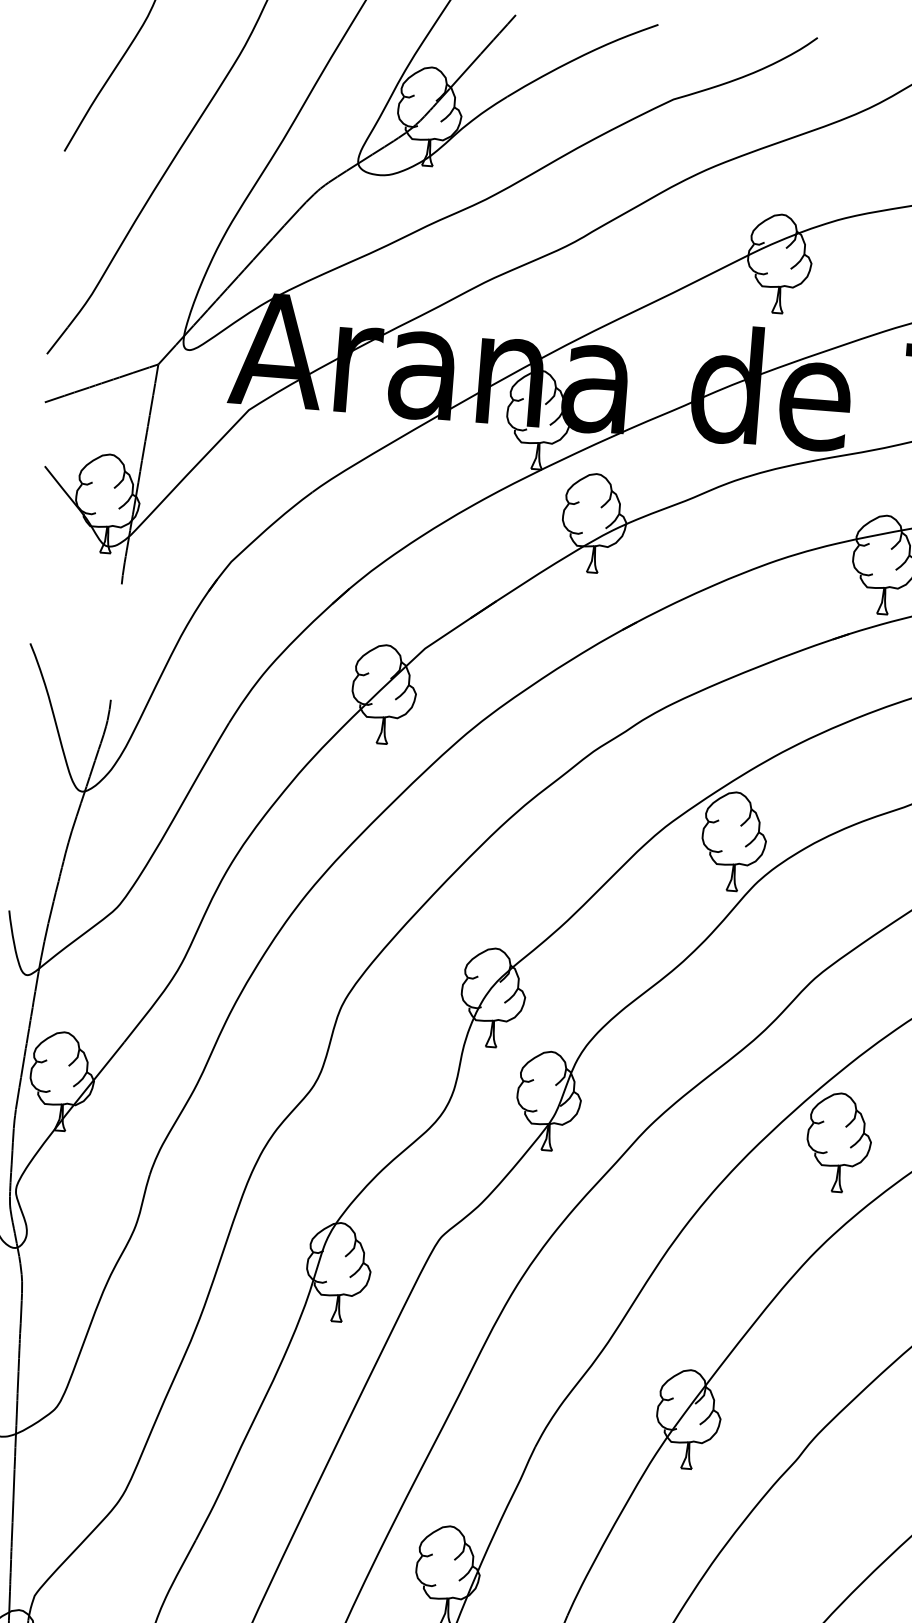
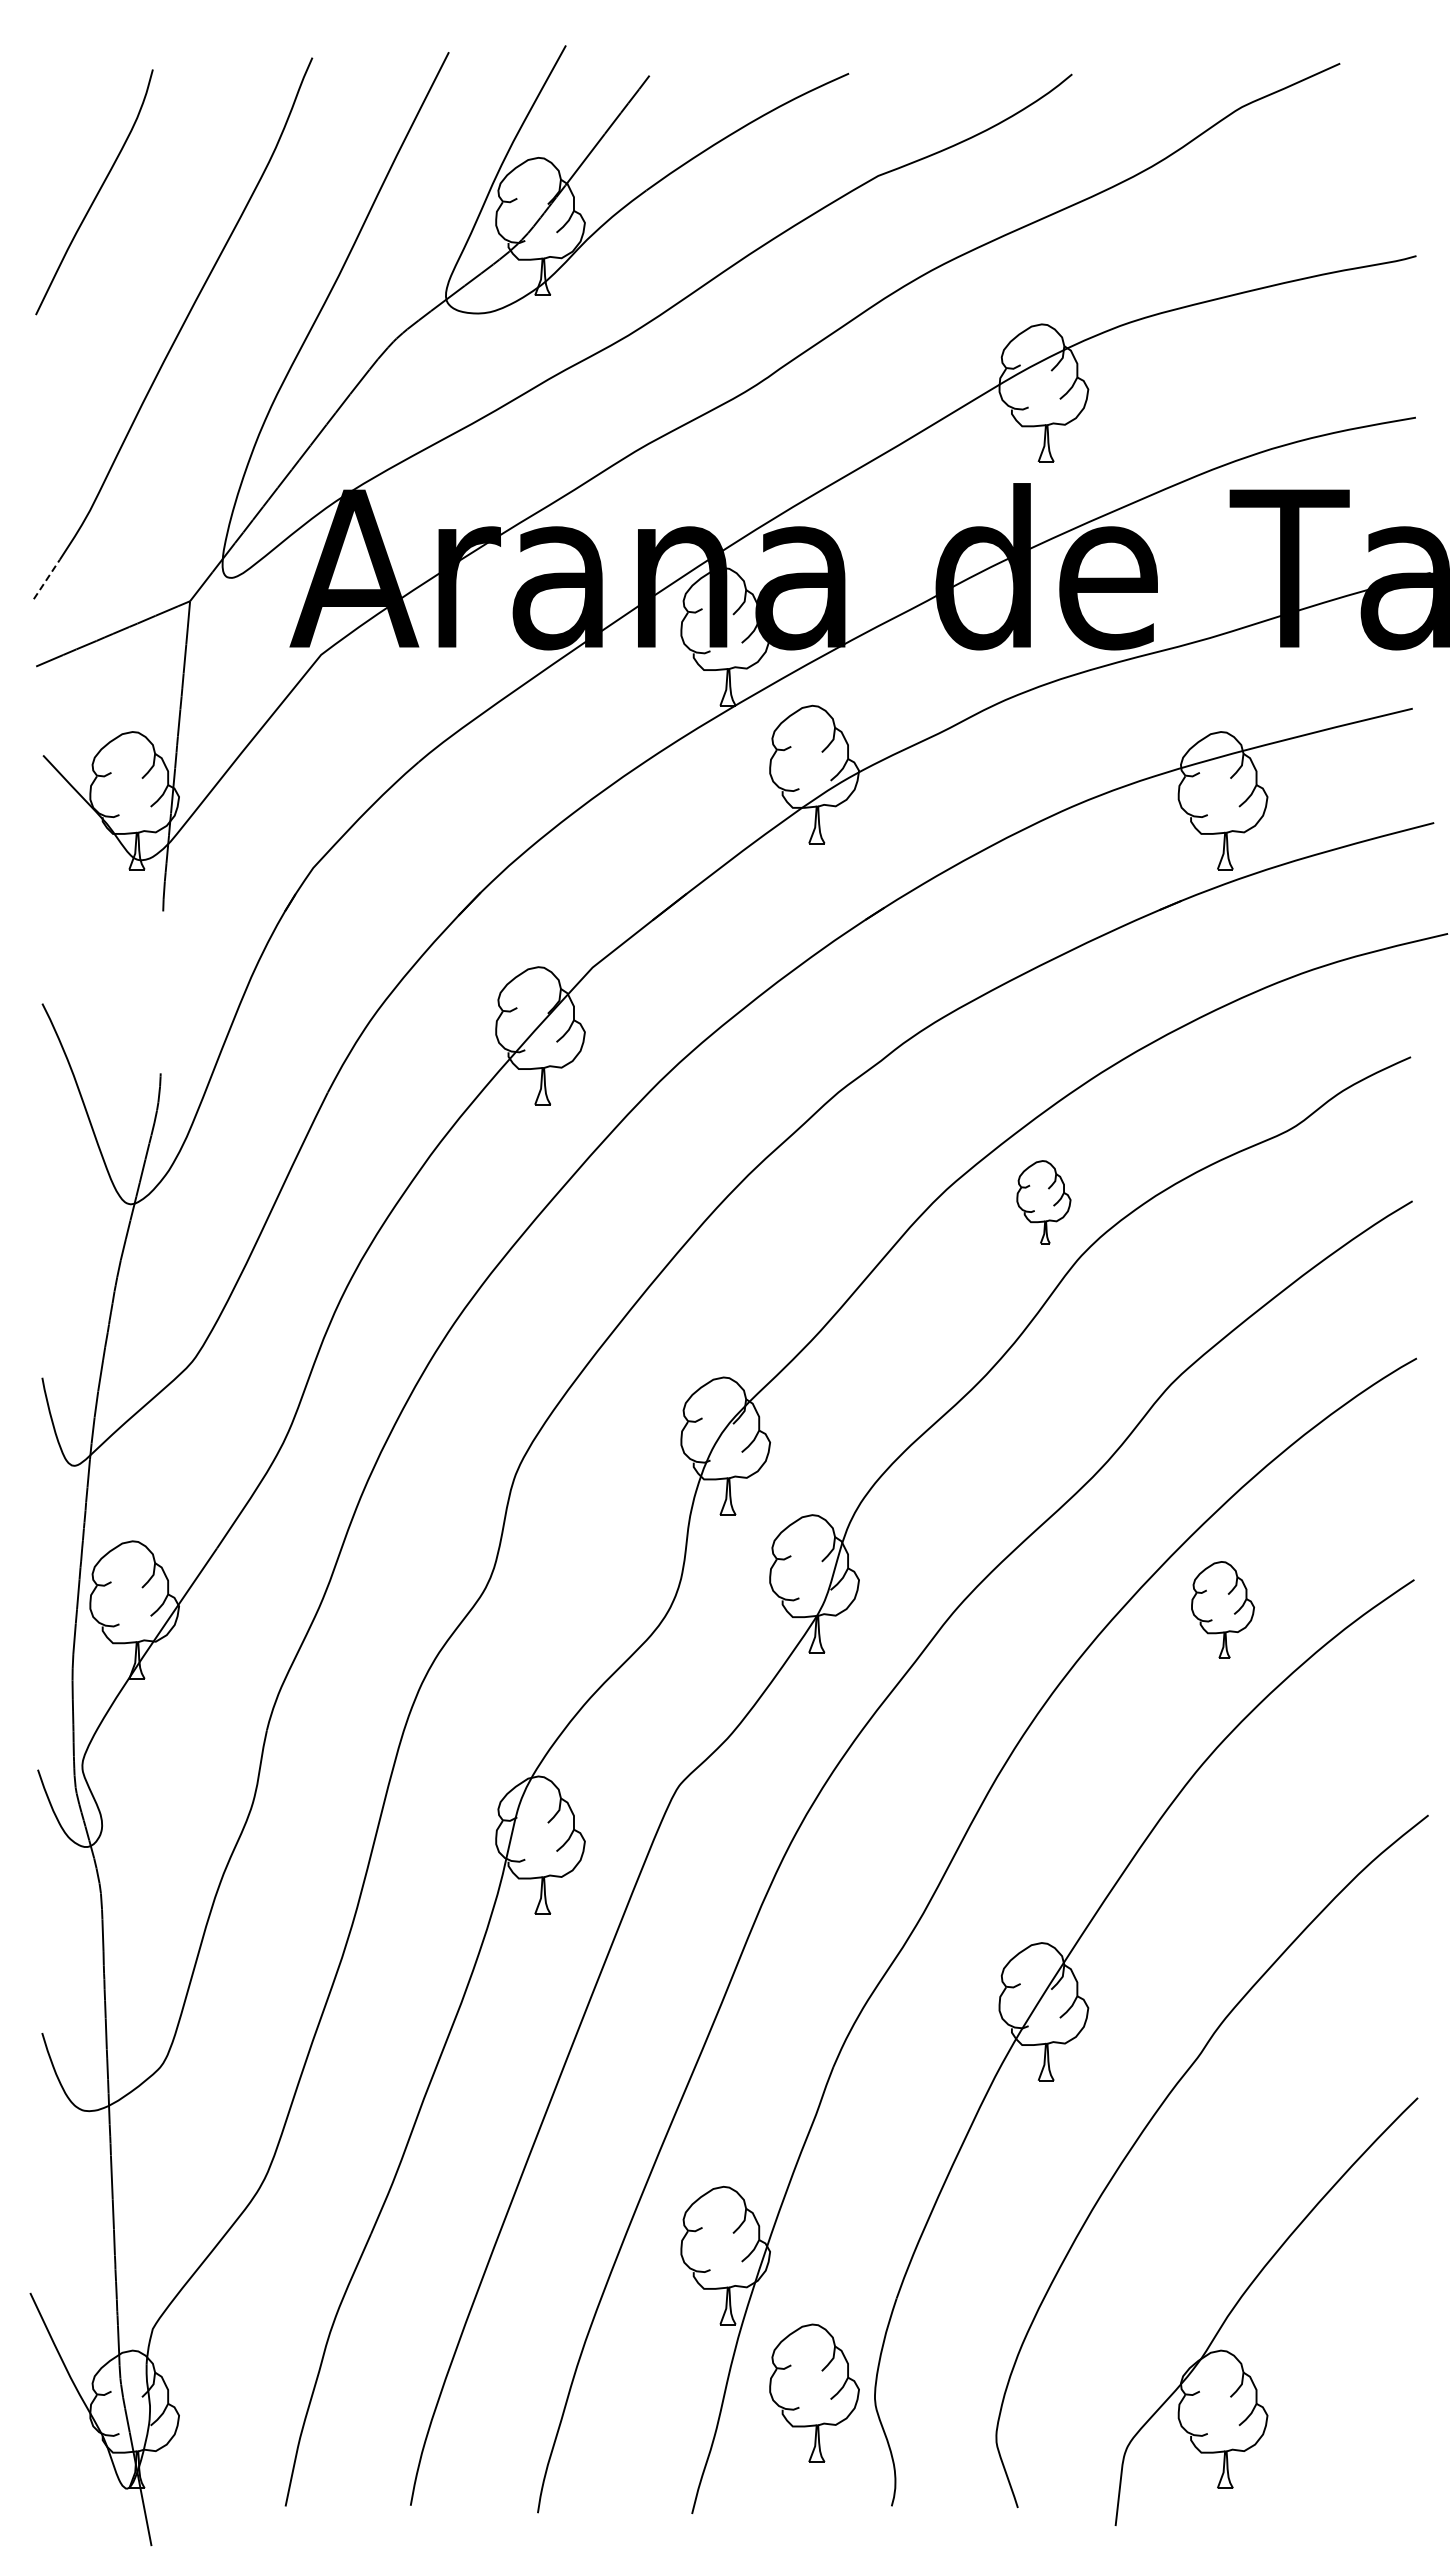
line: (57, 340) -> (46, 579), solid -> dashed
part: (733, 840) -> (1043, 1201), size x0.6
part: (838, 1142) -> (1222, 1609), size x0.7

